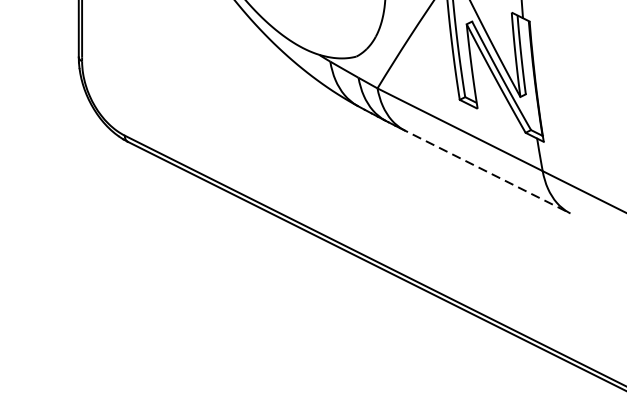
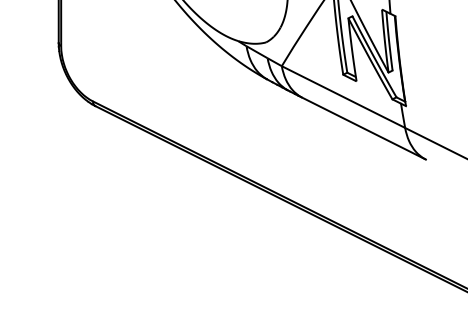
line: (485, 170) -> (362, 127), dashed -> solid

